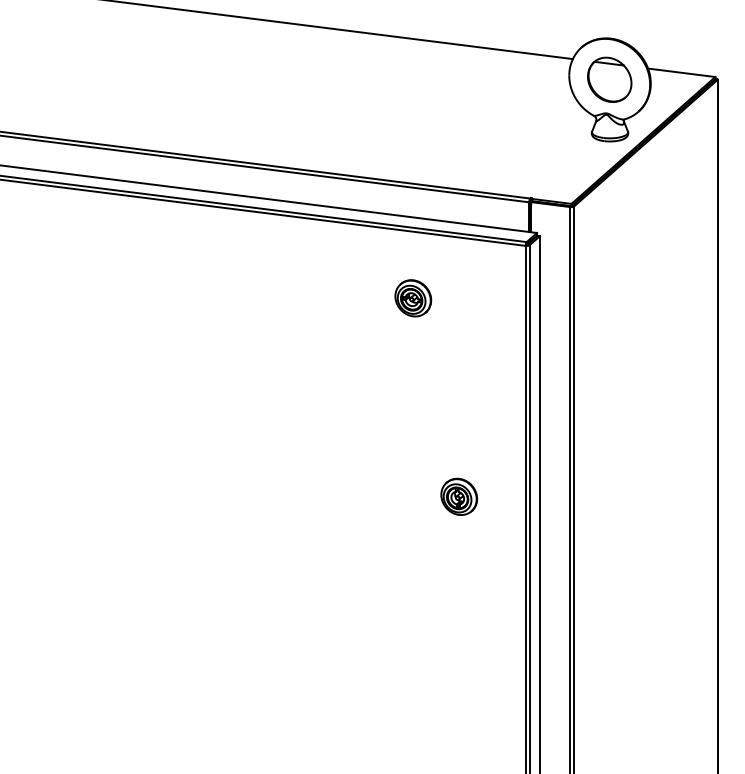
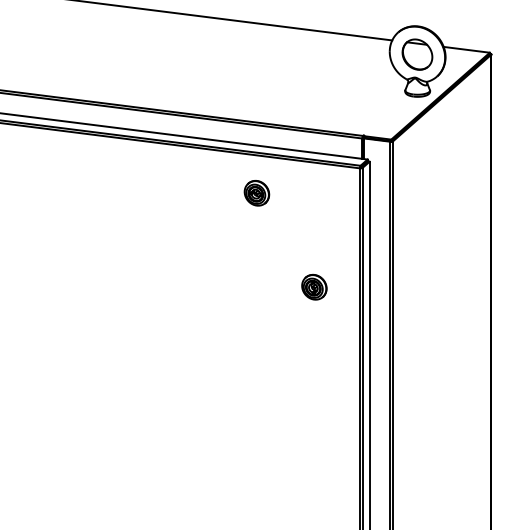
part: (412, 298) -> (256, 193), moved
part: (459, 497) -> (314, 287), moved

